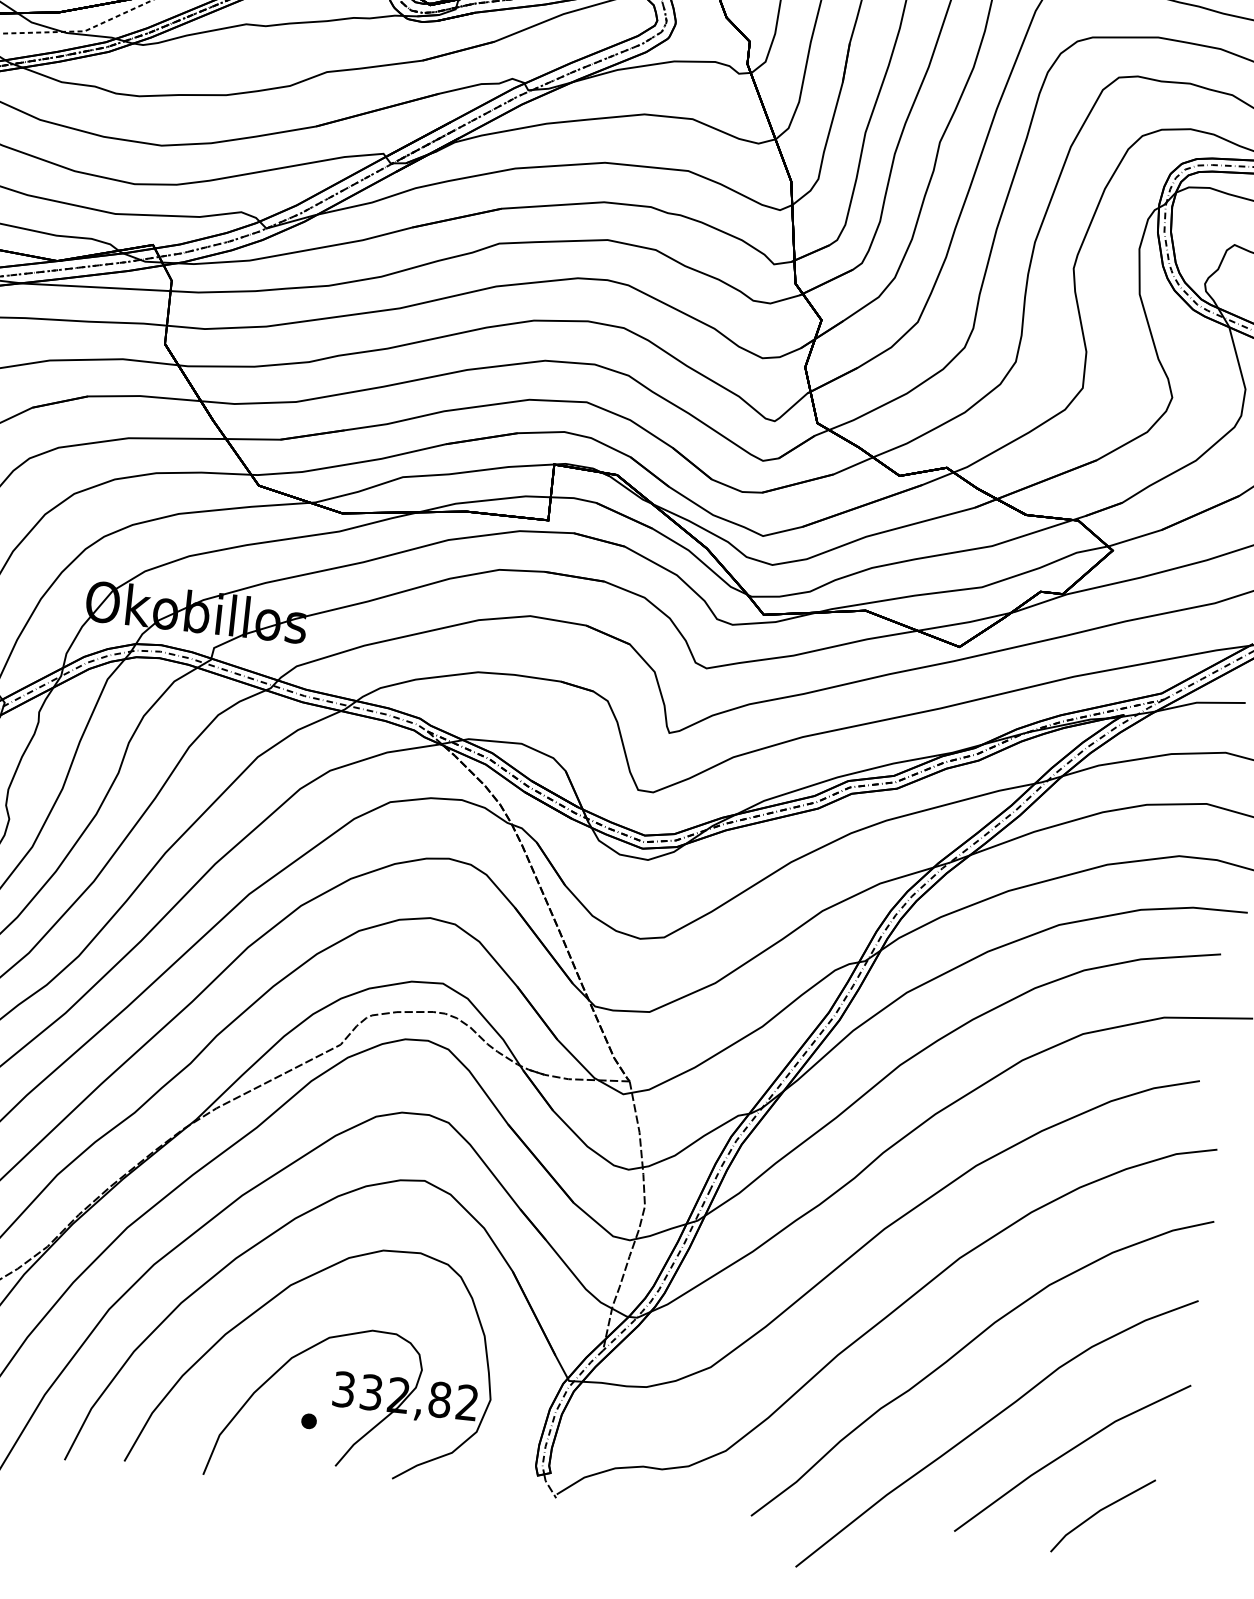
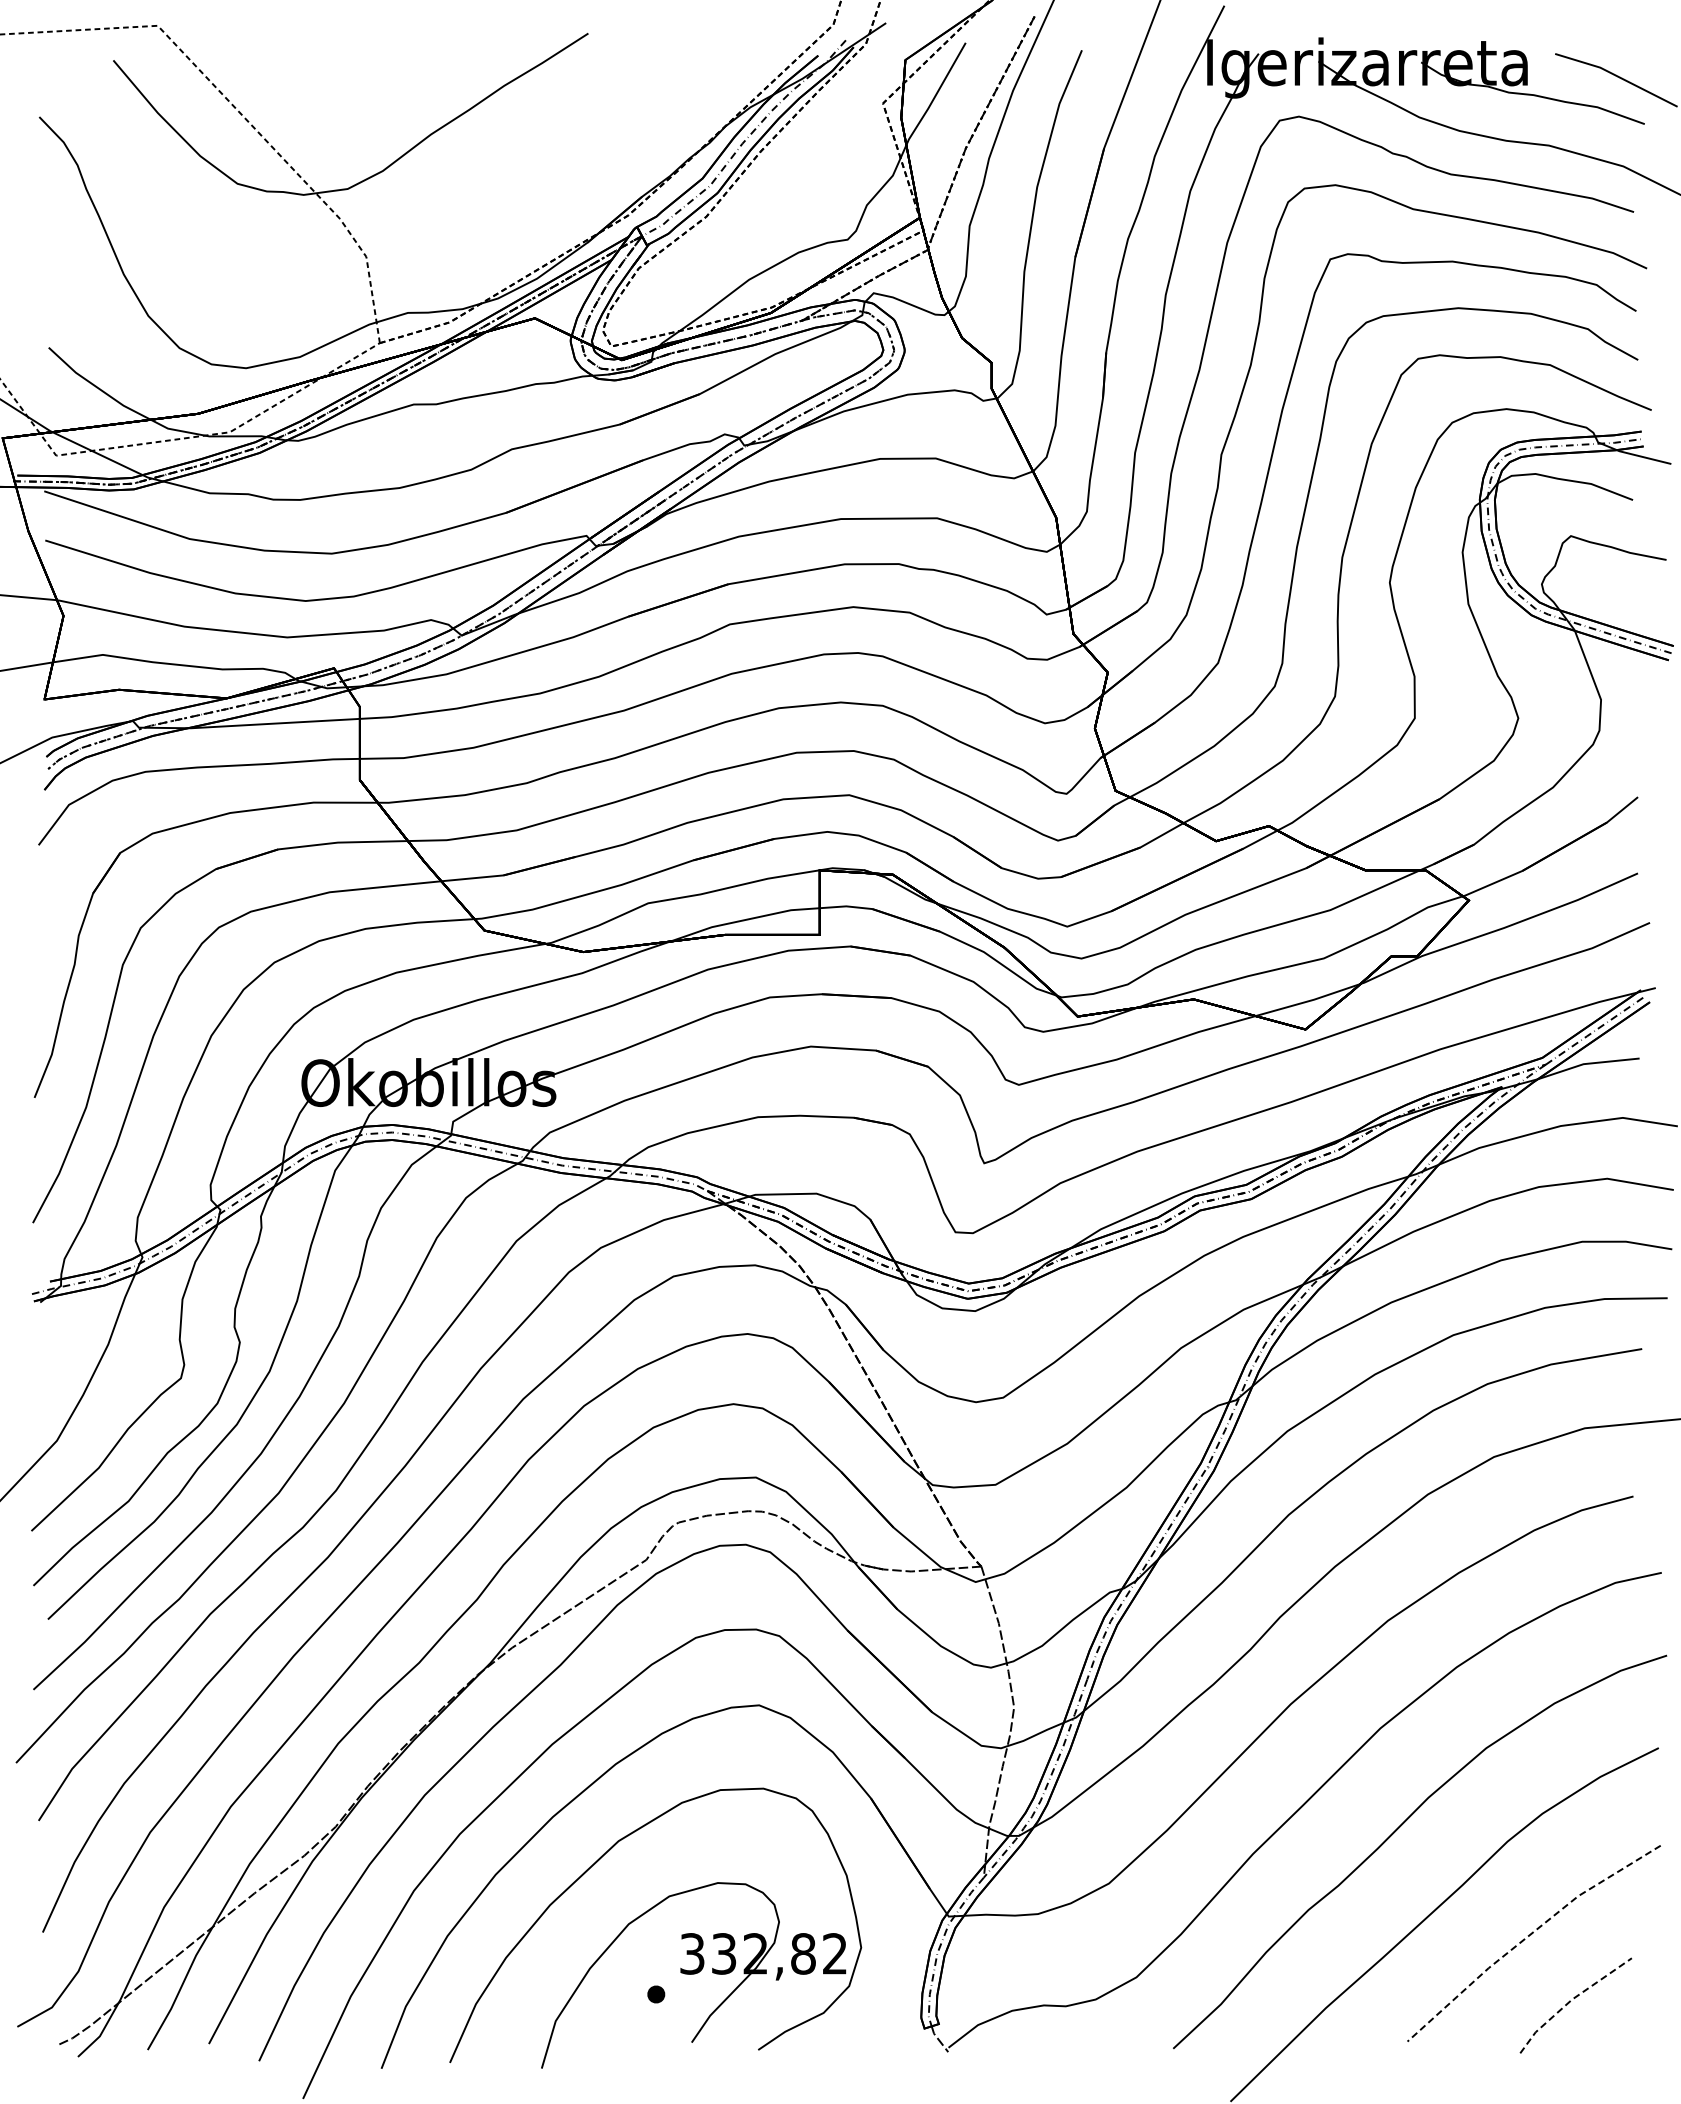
line: (1068, 1451) -> (1528, 1936), solid -> dashed
line: (1098, 1511) -> (1570, 2000), solid -> dashed

